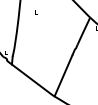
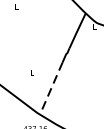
line: (63, 76) -> (51, 89), solid -> dashed

